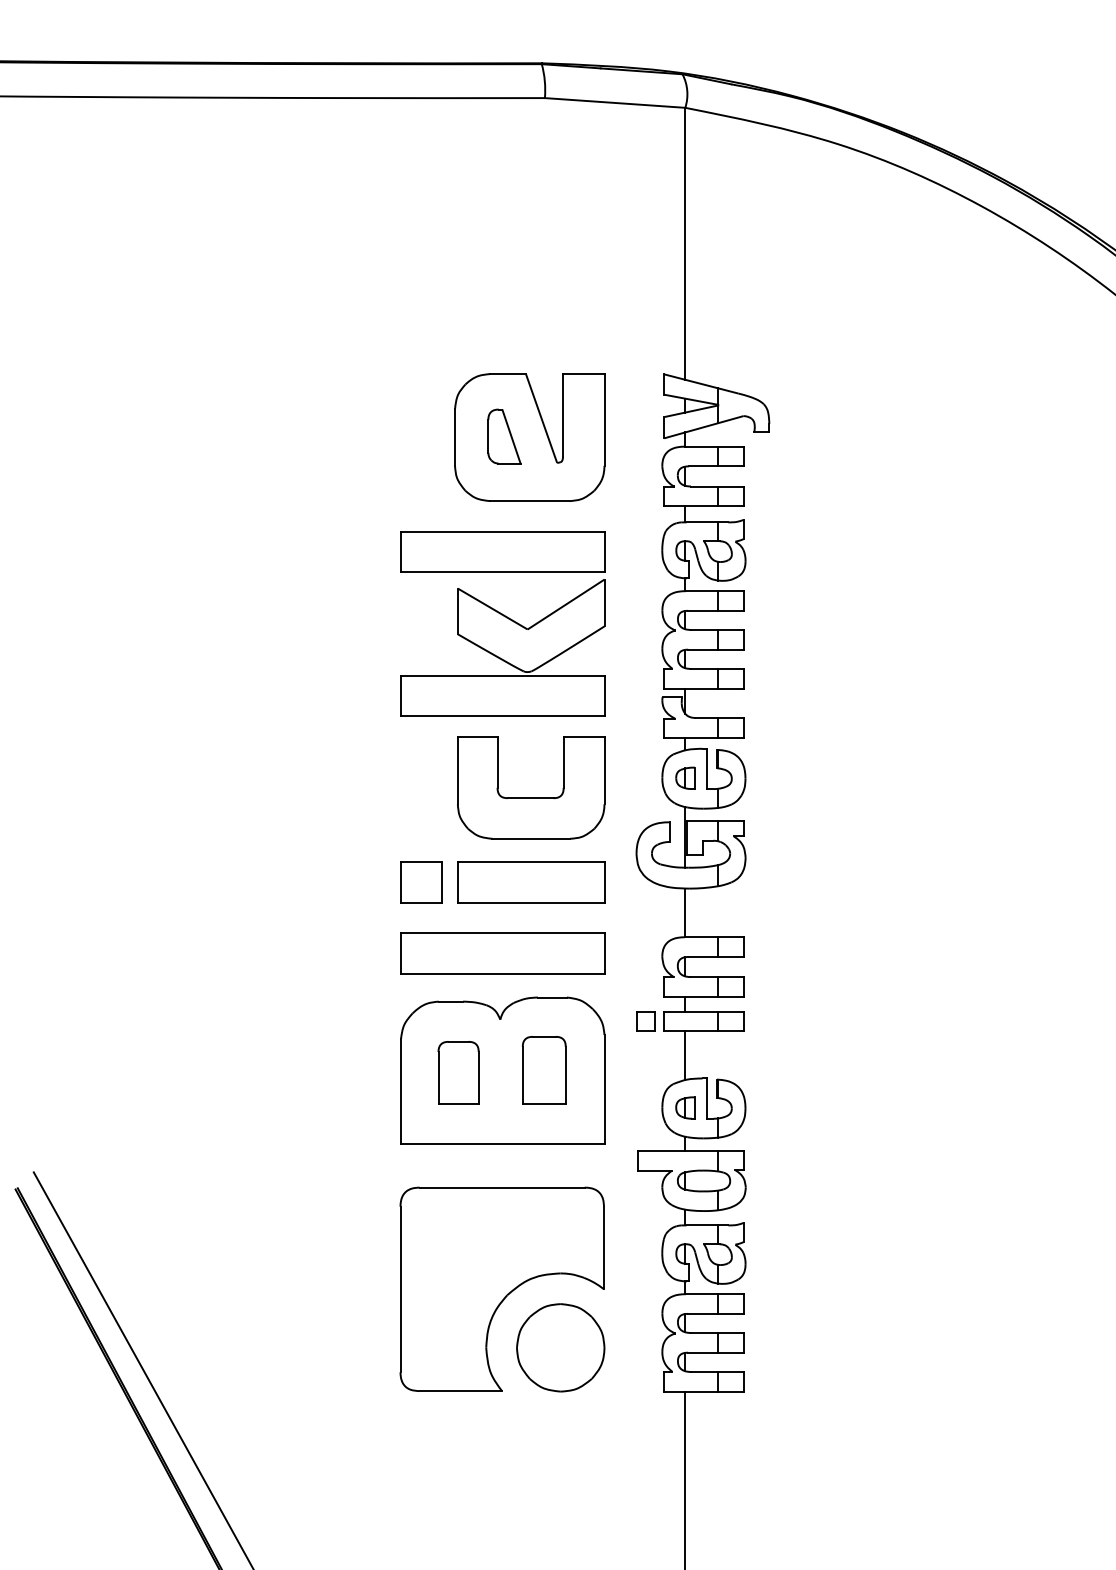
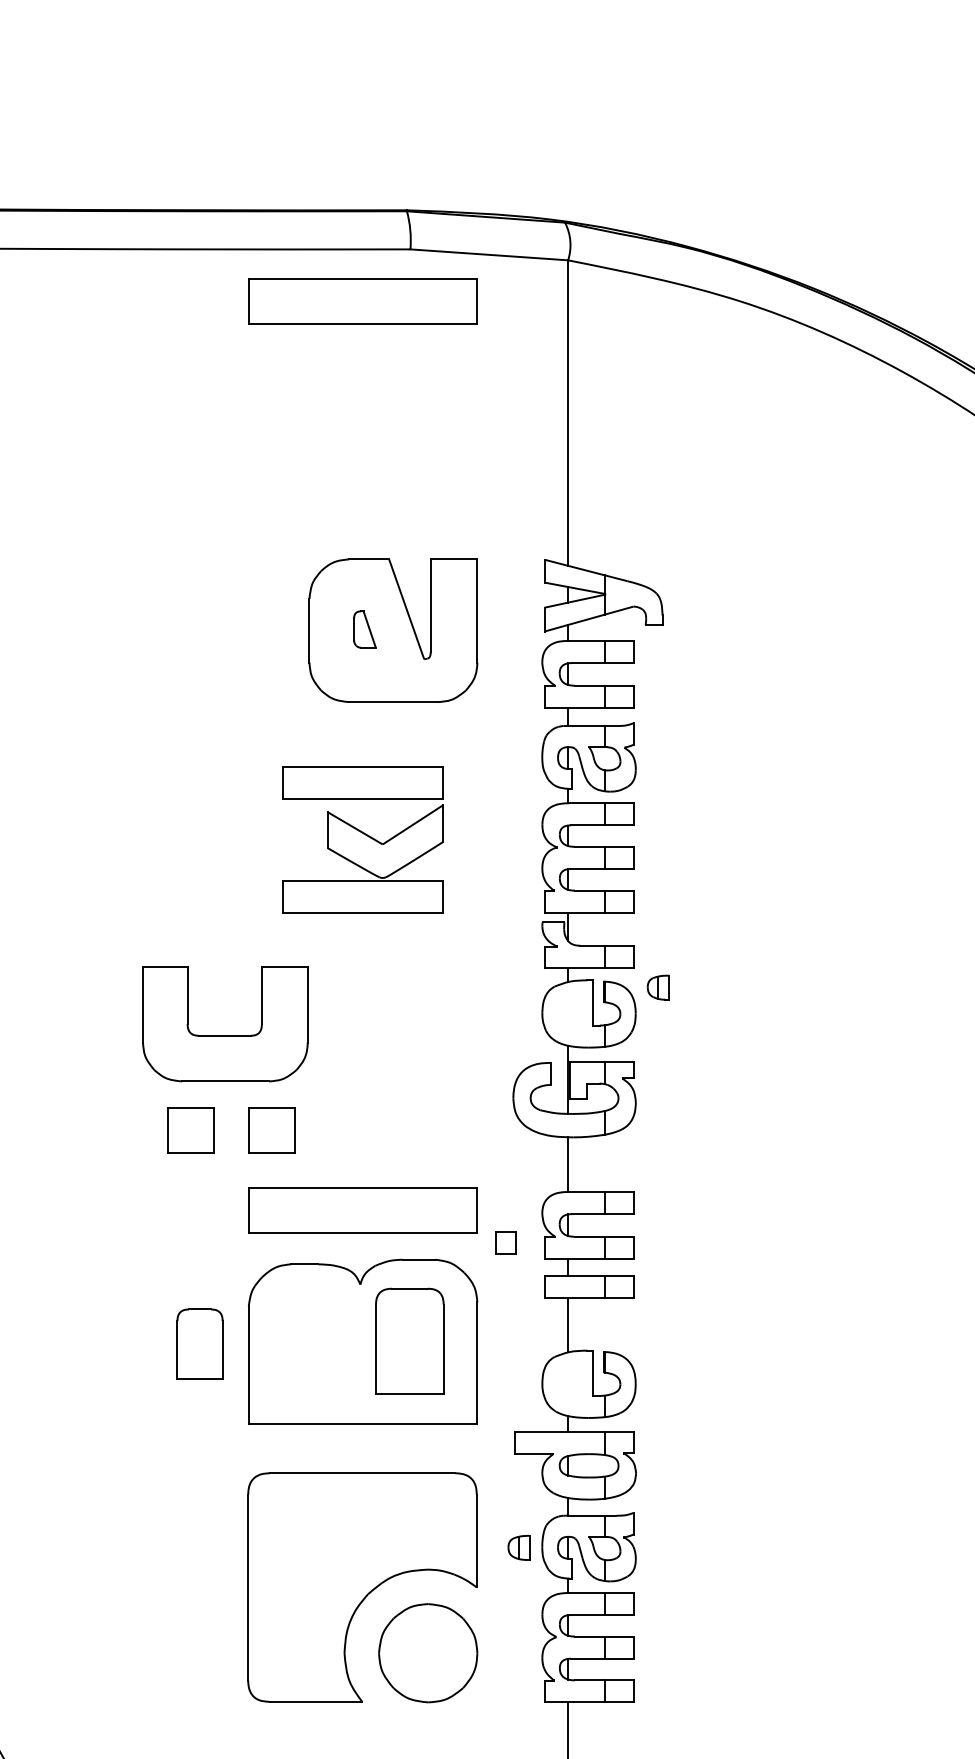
part: (502, 144) -> (362, 301), added
part: (504, 436) -> (365, 629), size x0.6
part: (502, 623) -> (362, 839), size x0.7
part: (685, 777) -> (658, 986), moved
part: (531, 797) -> (225, 1035), moved
part: (349, 882) -> (190, 1130), added
part: (531, 882) -> (395, 1130), removed
part: (645, 1021) -> (505, 1242), moved
part: (543, 1070) -> (408, 1341), size x1.4
part: (458, 1072) -> (199, 1343), moved
part: (685, 1107) -> (518, 1547), moved

